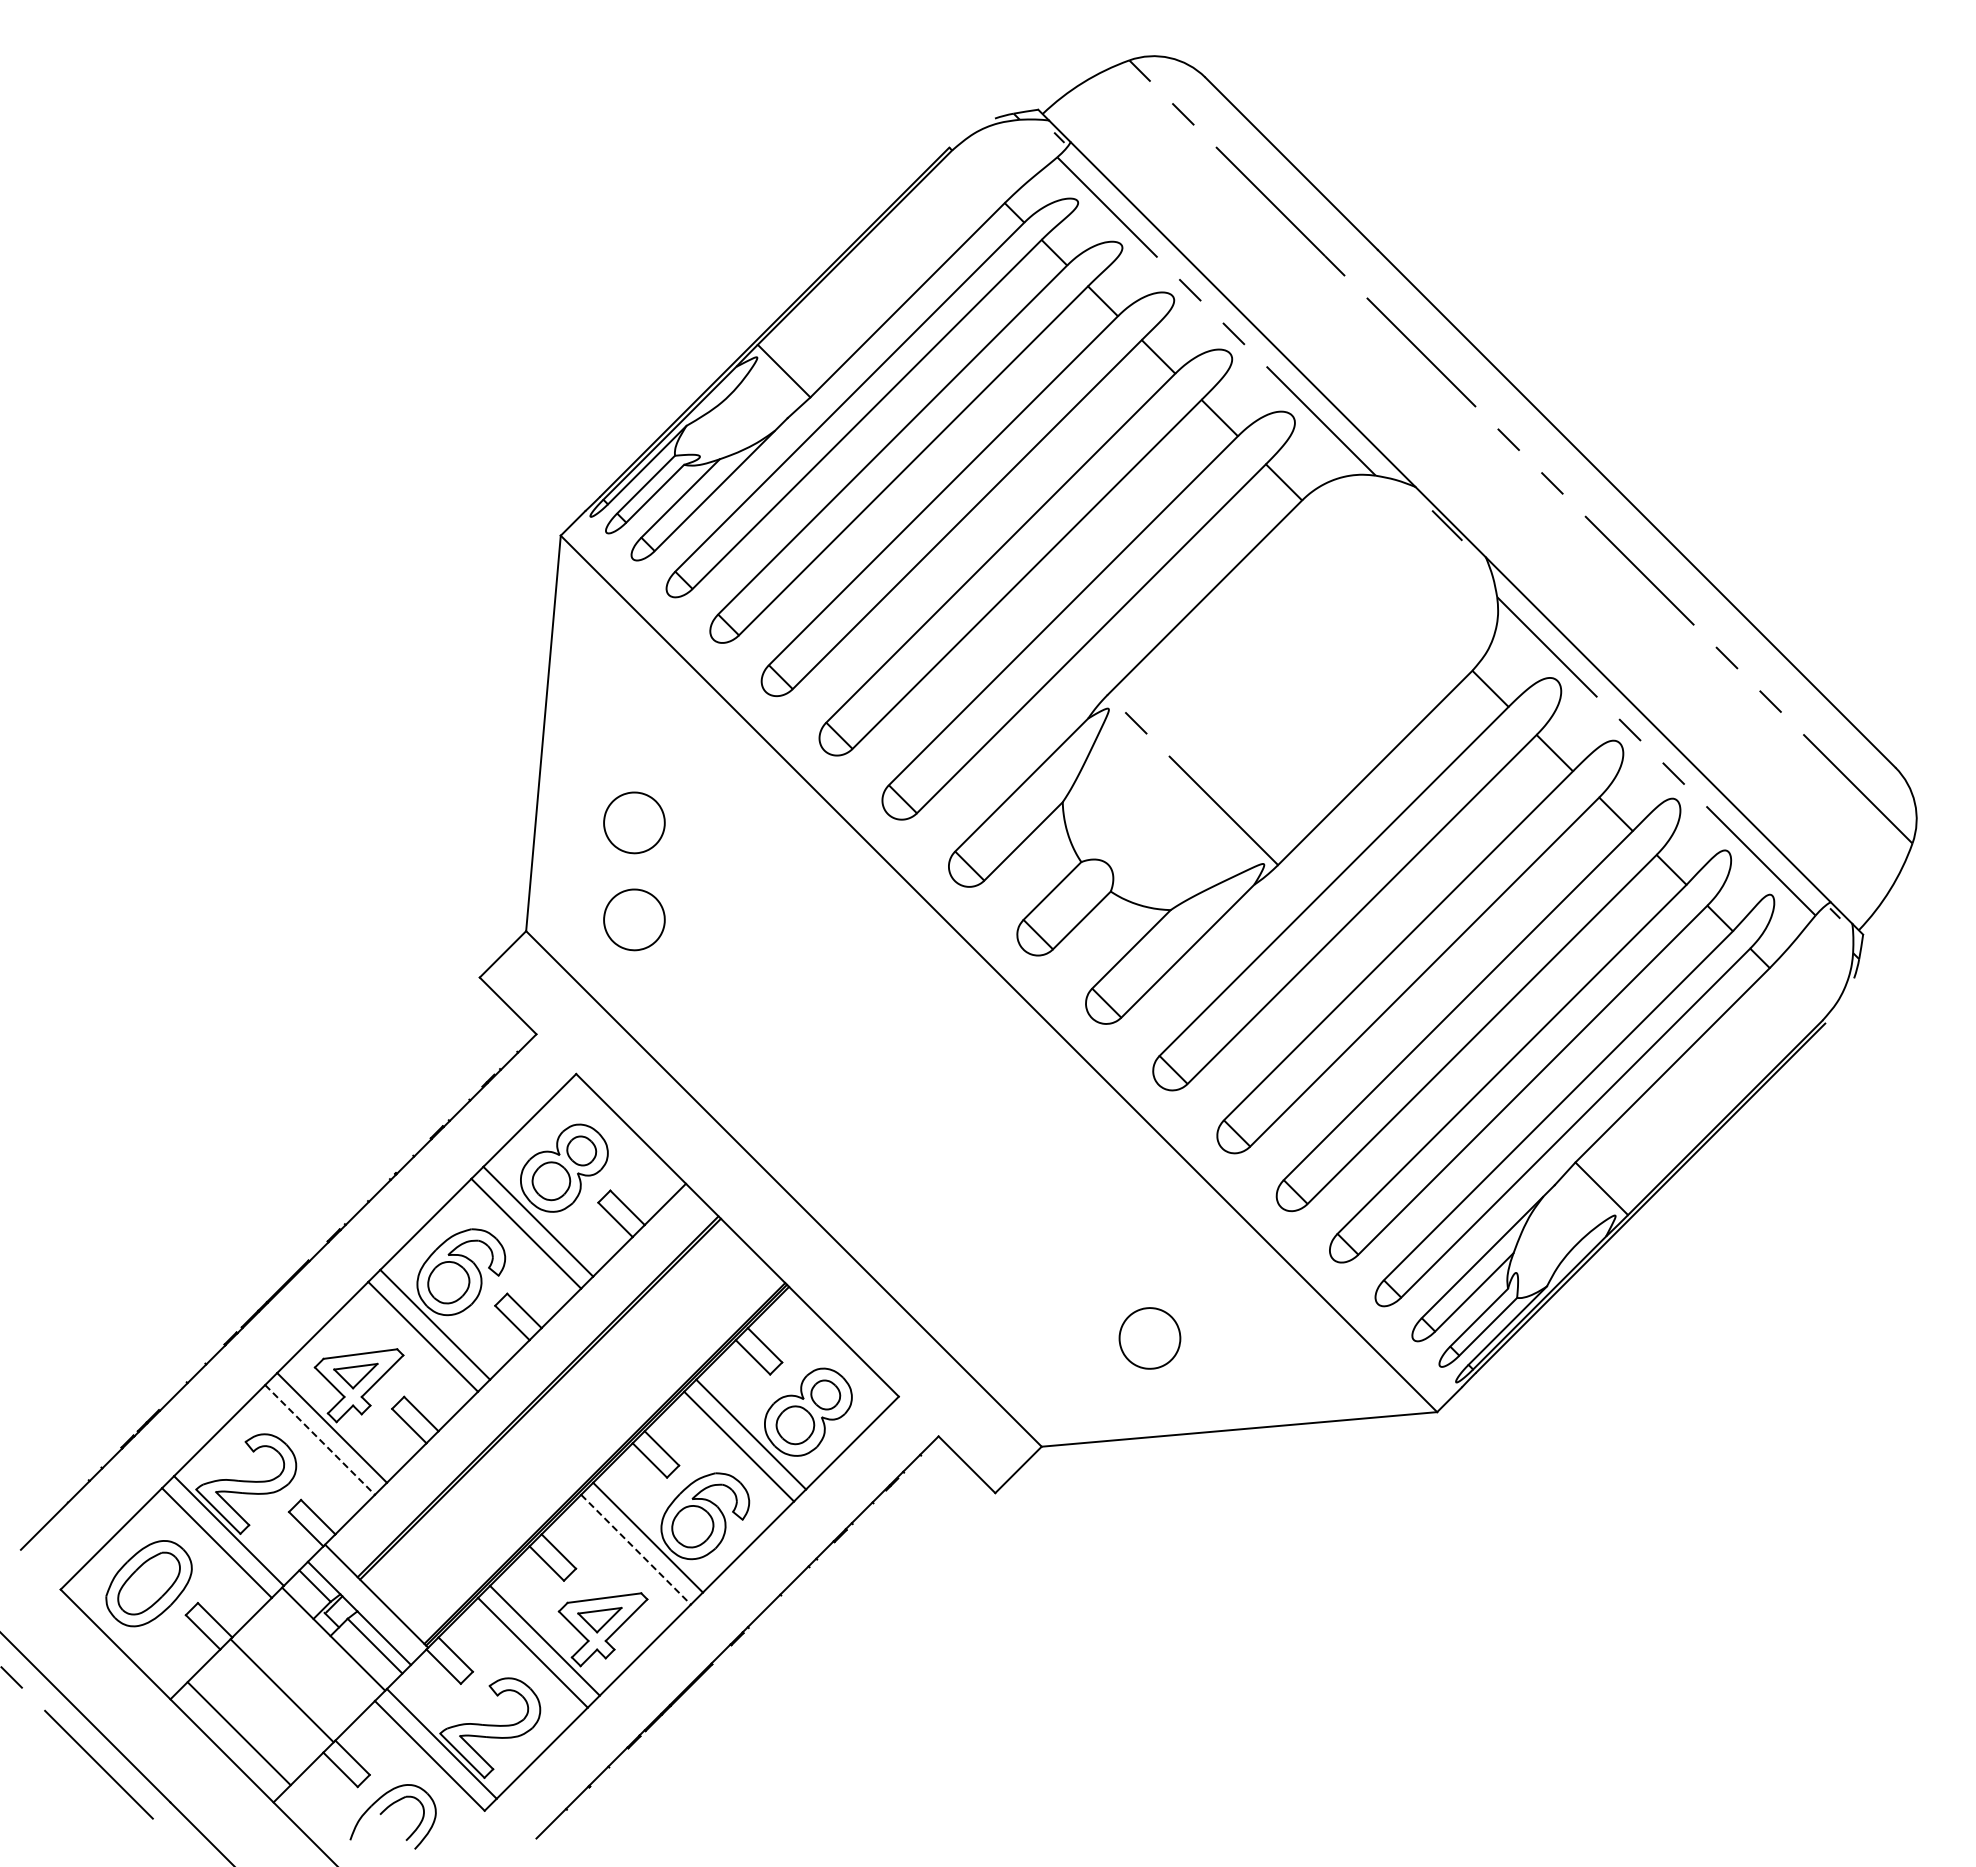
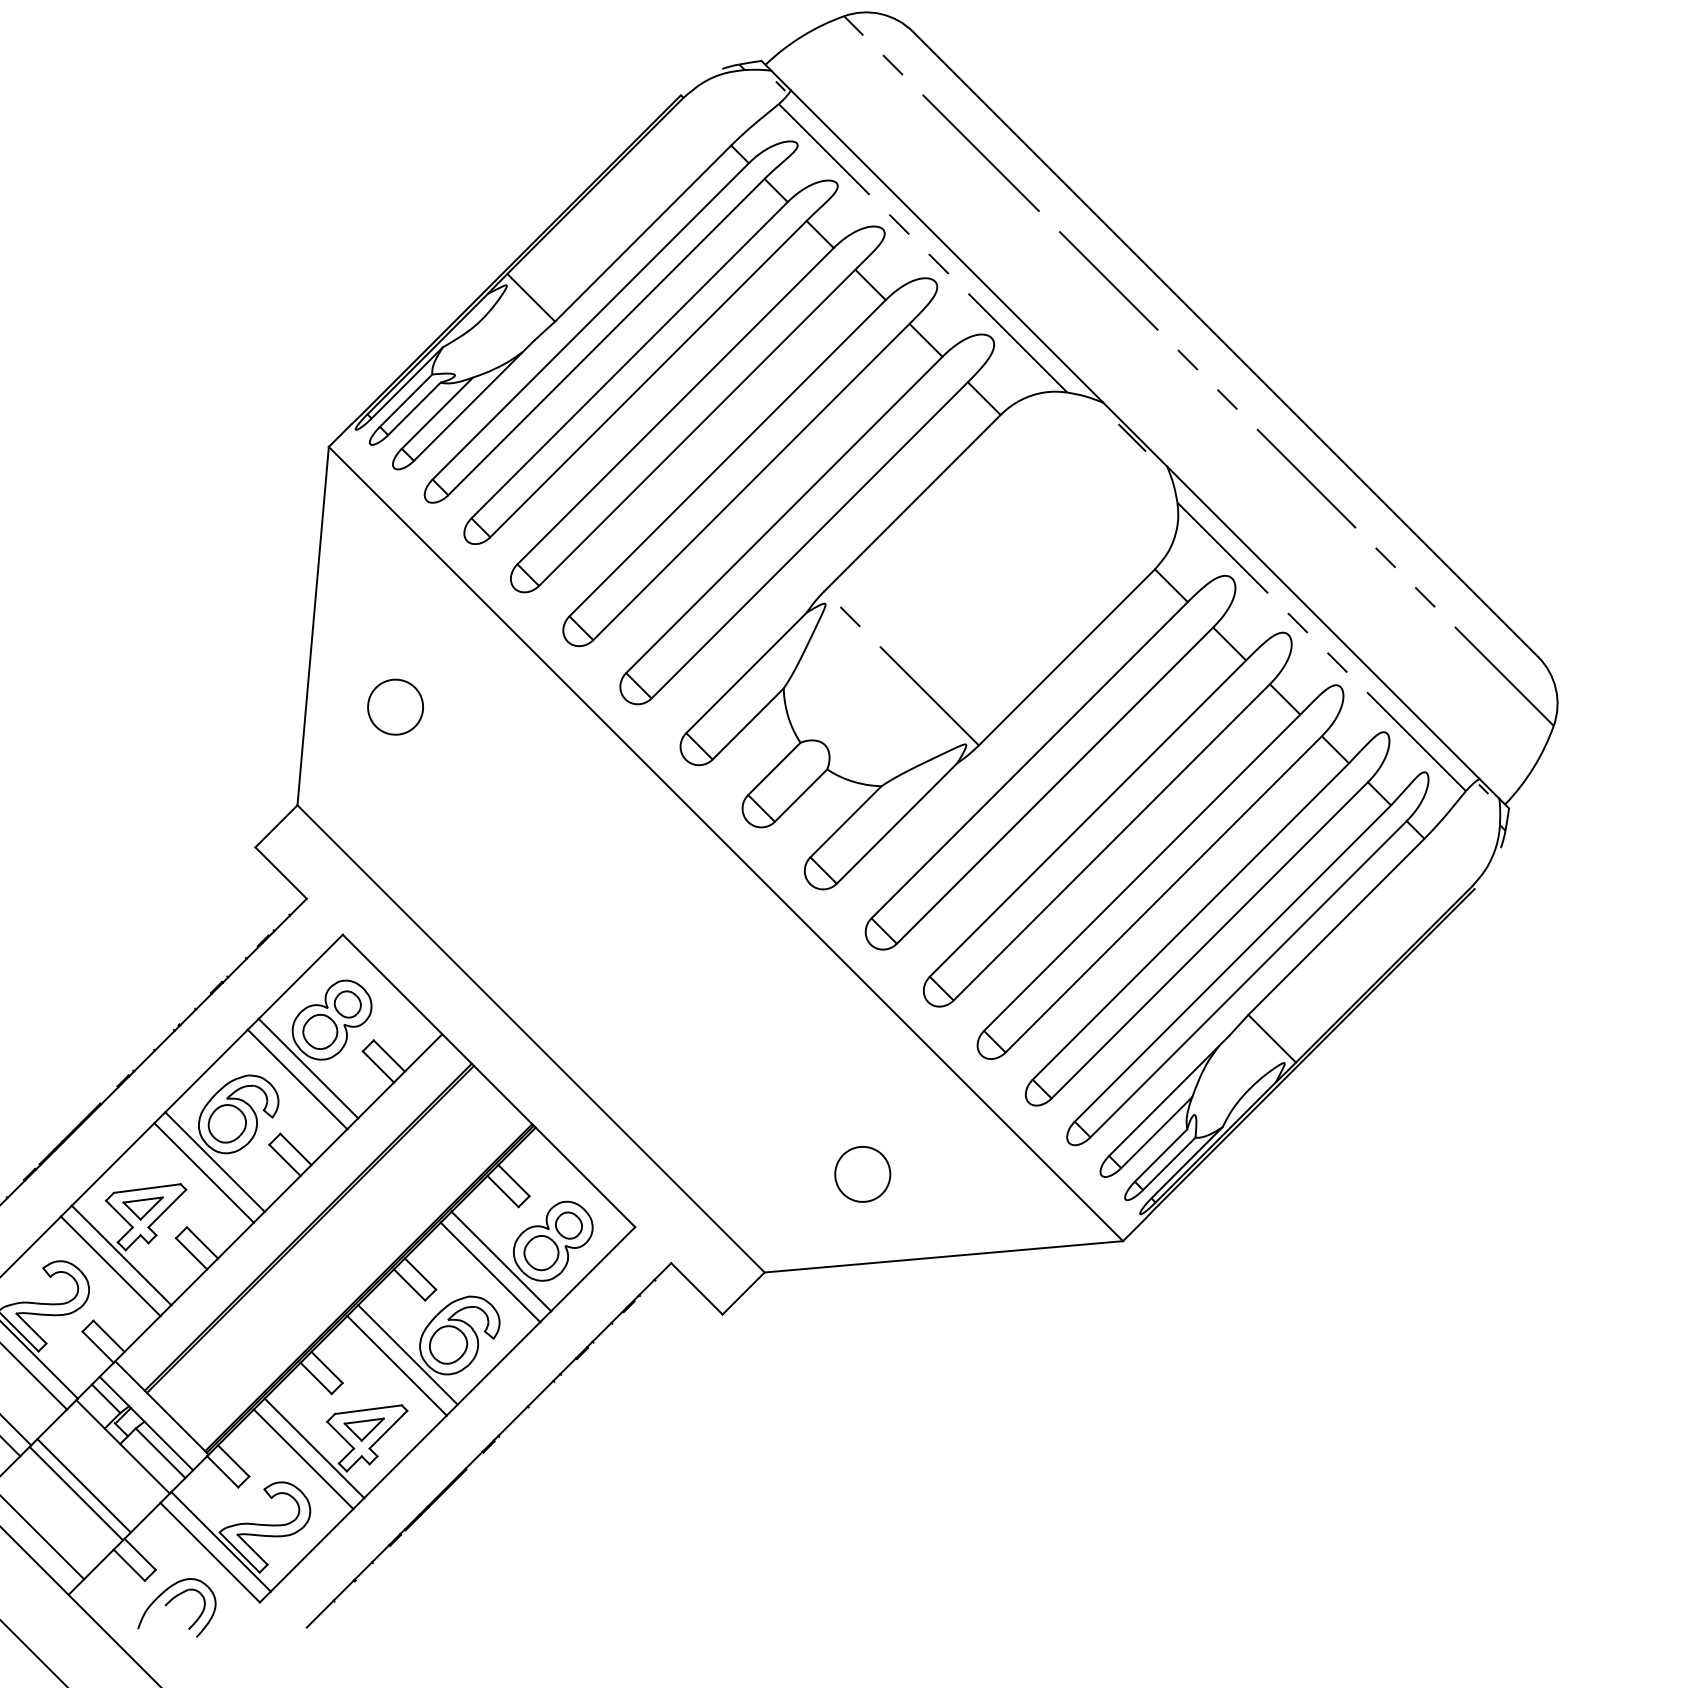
part: (634, 919) -> (395, 794), removed
line: (320, 1439) -> (111, 1265), dashed -> solid
line: (636, 1549) -> (397, 1365), dashed -> solid
line: (290, 1681) -> (83, 1485), added

